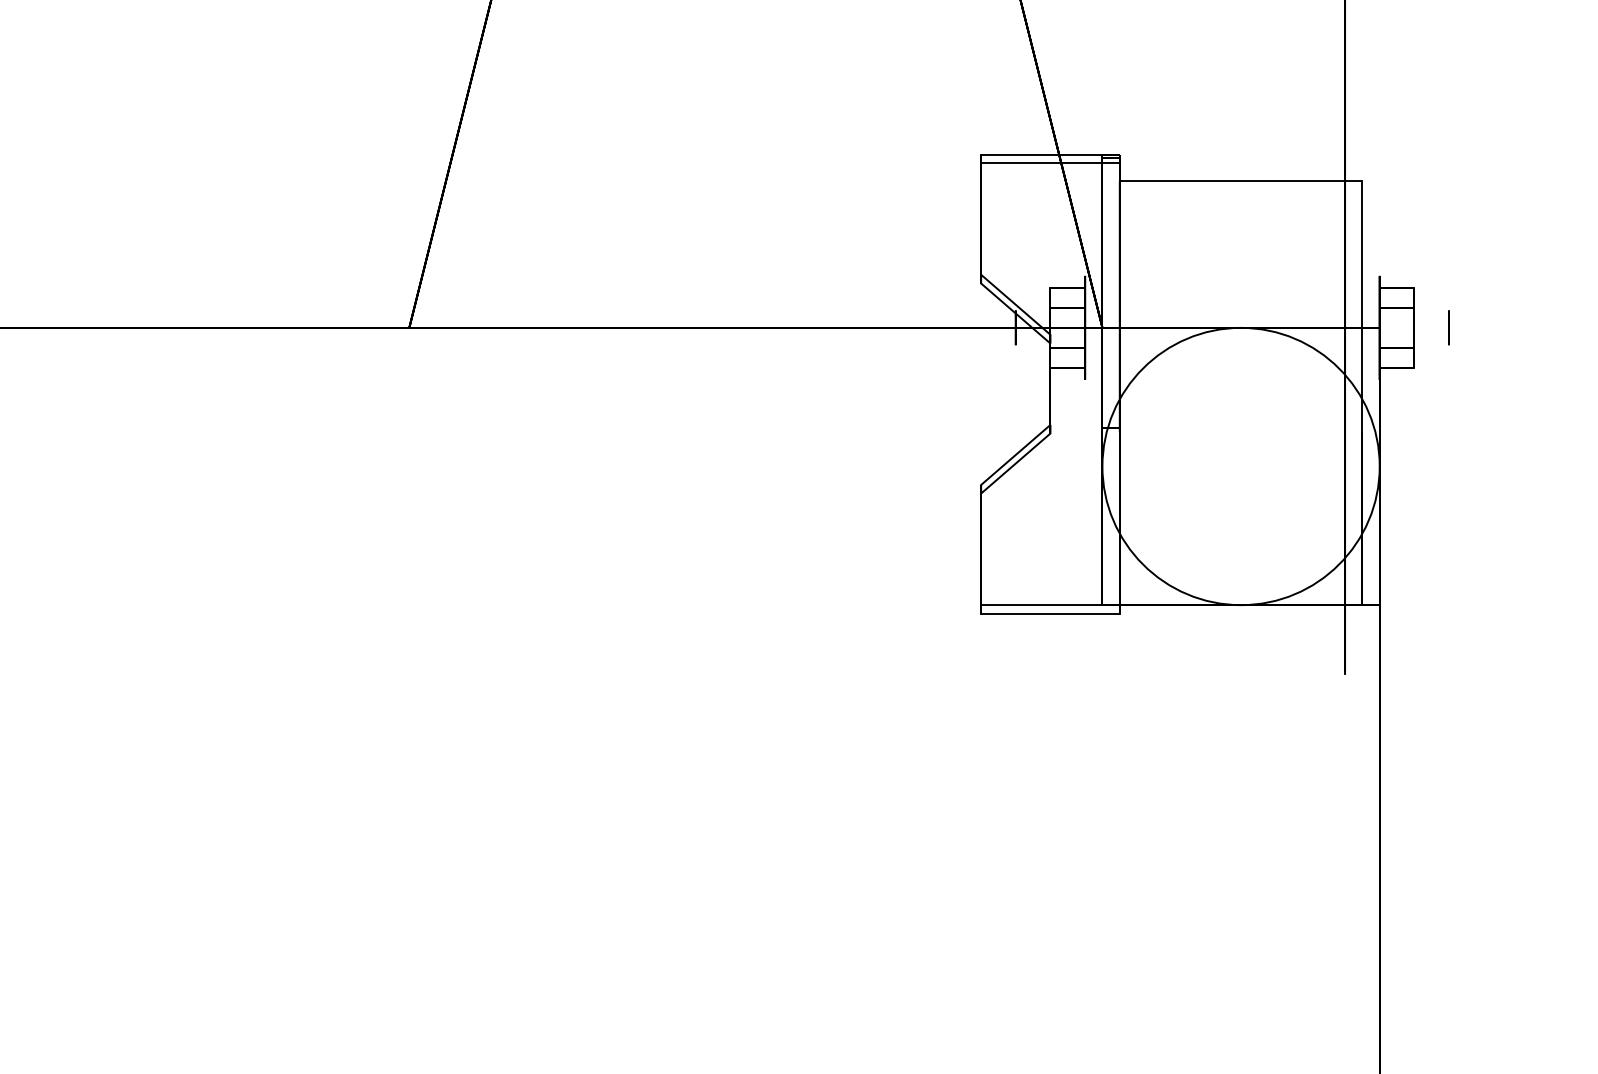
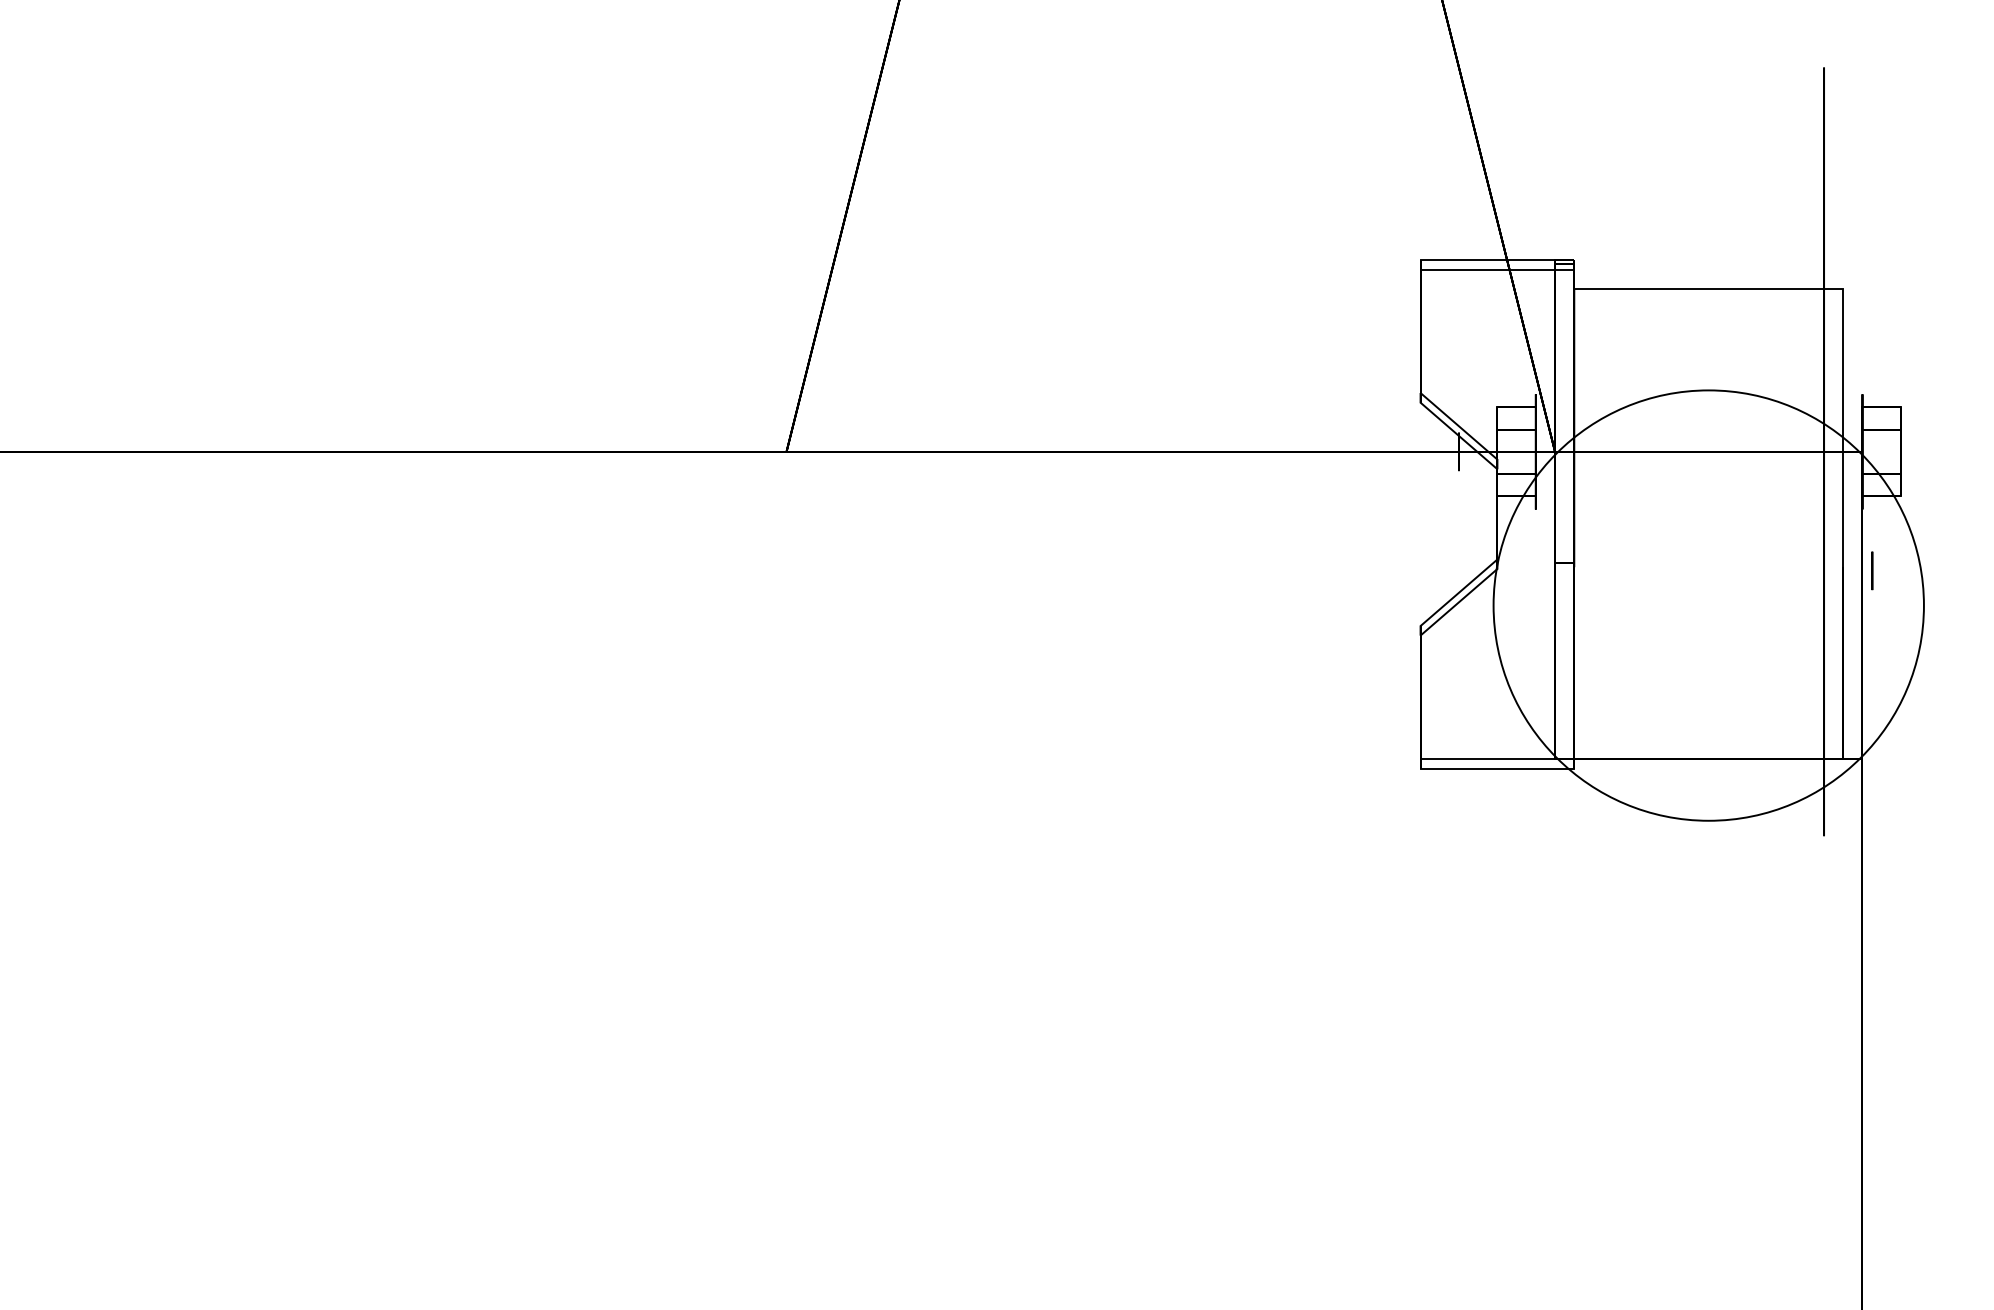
circle: (1449, 327) -> (1872, 570), moved
circle: (1240, 466) -> (1708, 605), size x1.4

